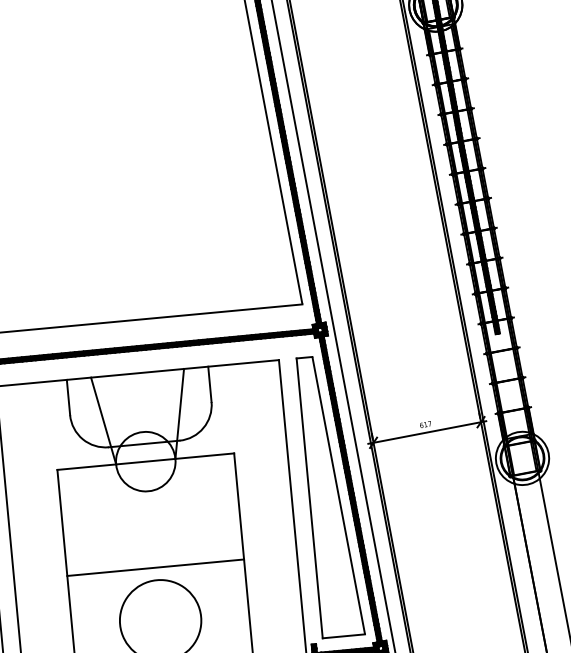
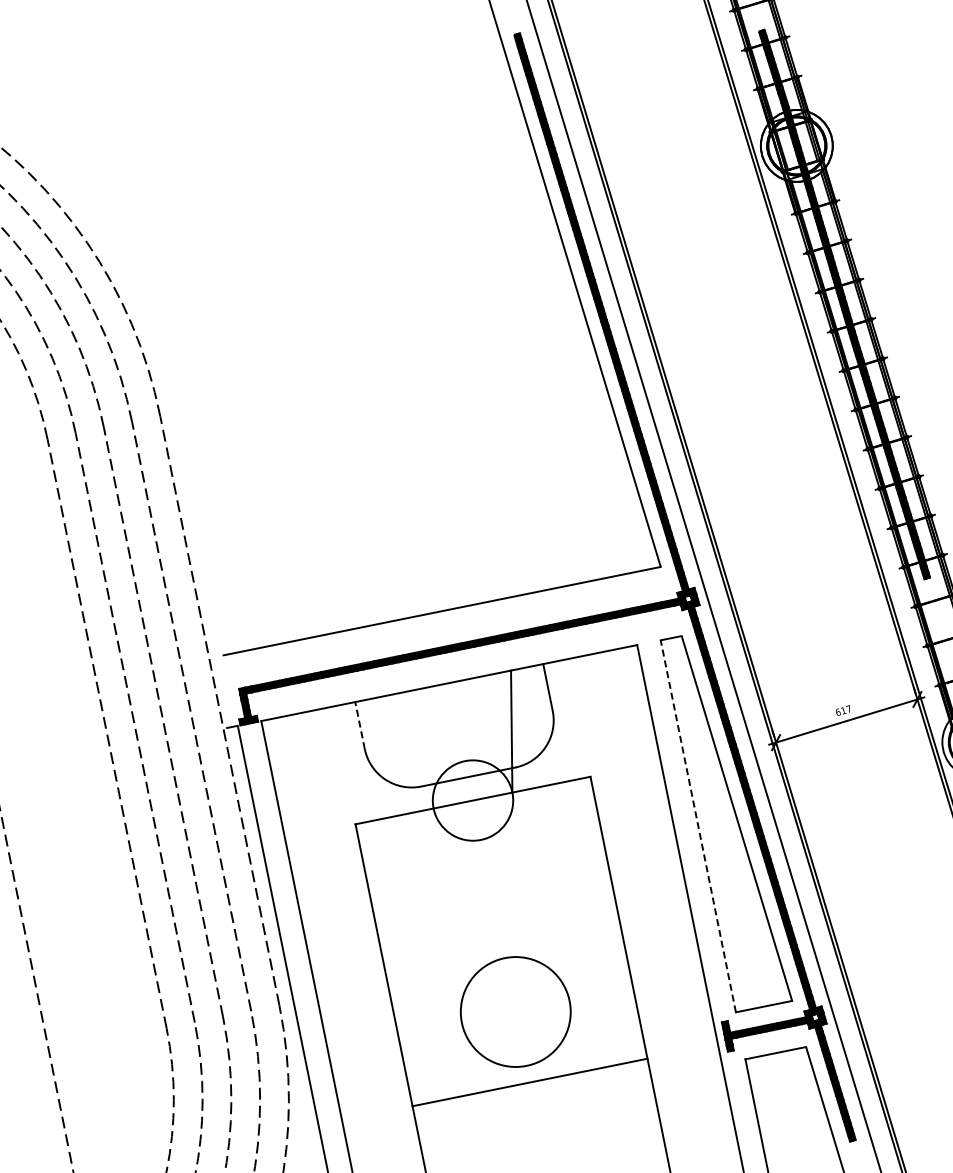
line: (68, 397) -> (360, 725), solid -> dashed
line: (103, 420) -> (410, 751), removed
line: (309, 498) -> (698, 826), solid -> dashed
line: (155, 567) -> (501, 941), removed

